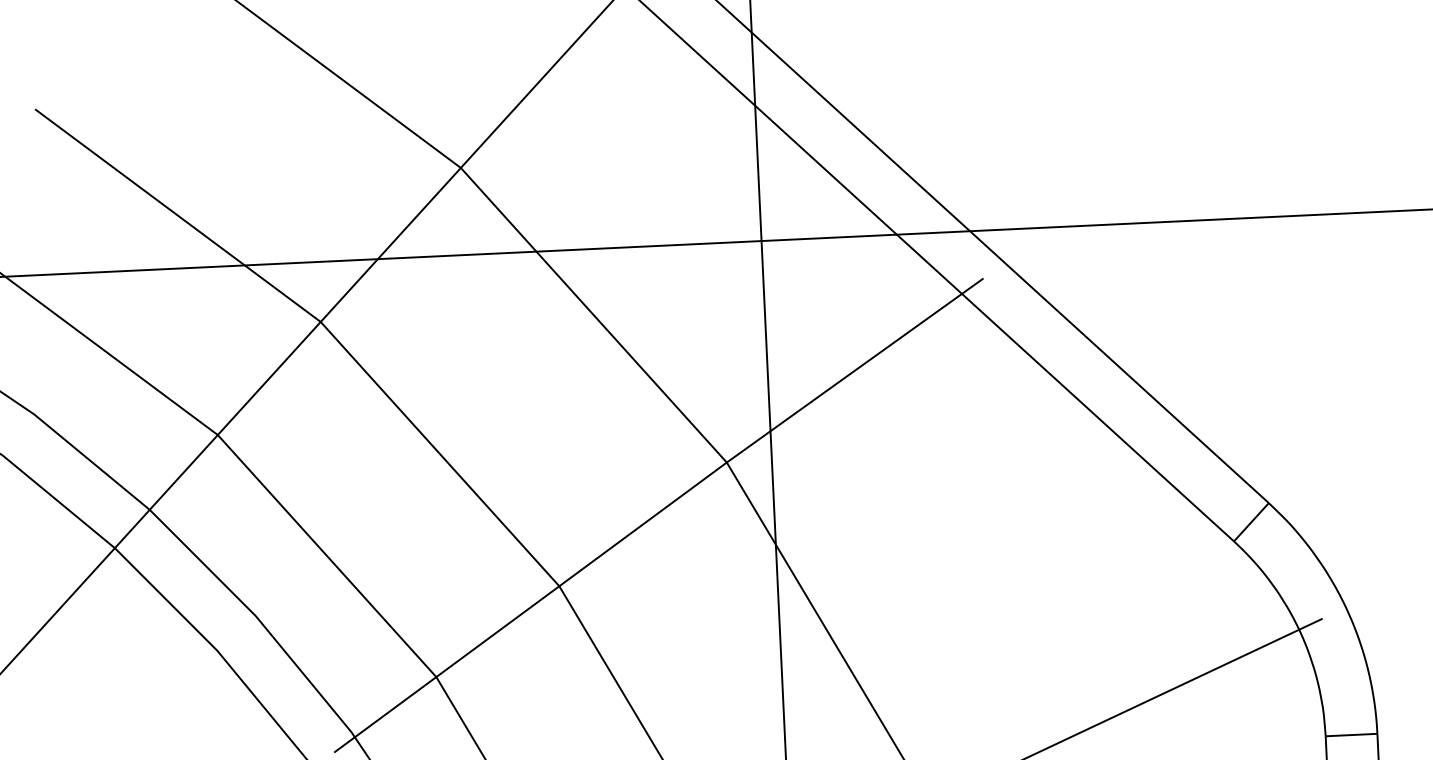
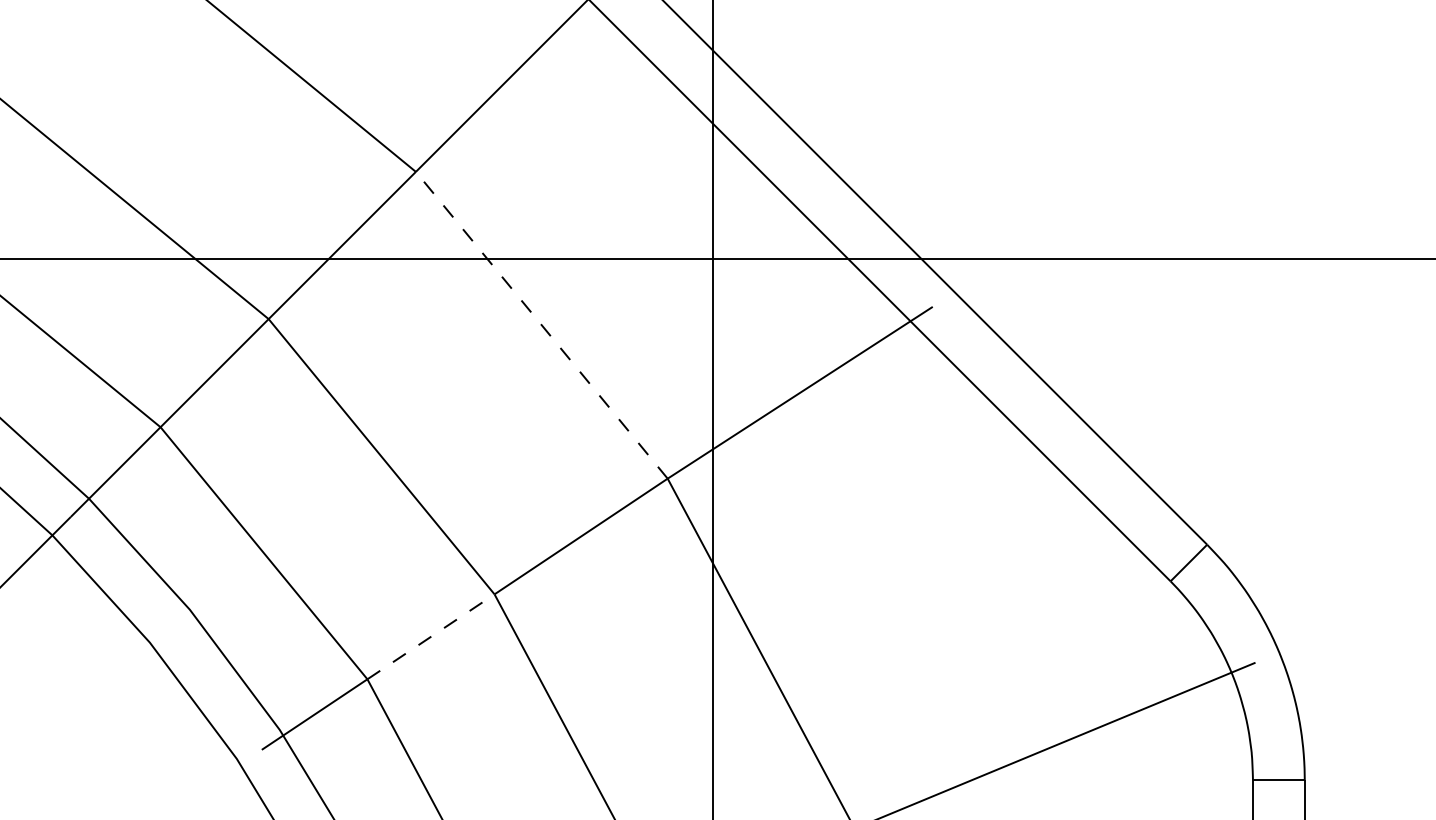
line: (593, 314) -> (541, 324), solid -> dashed
line: (498, 631) -> (431, 636), solid -> dashed

